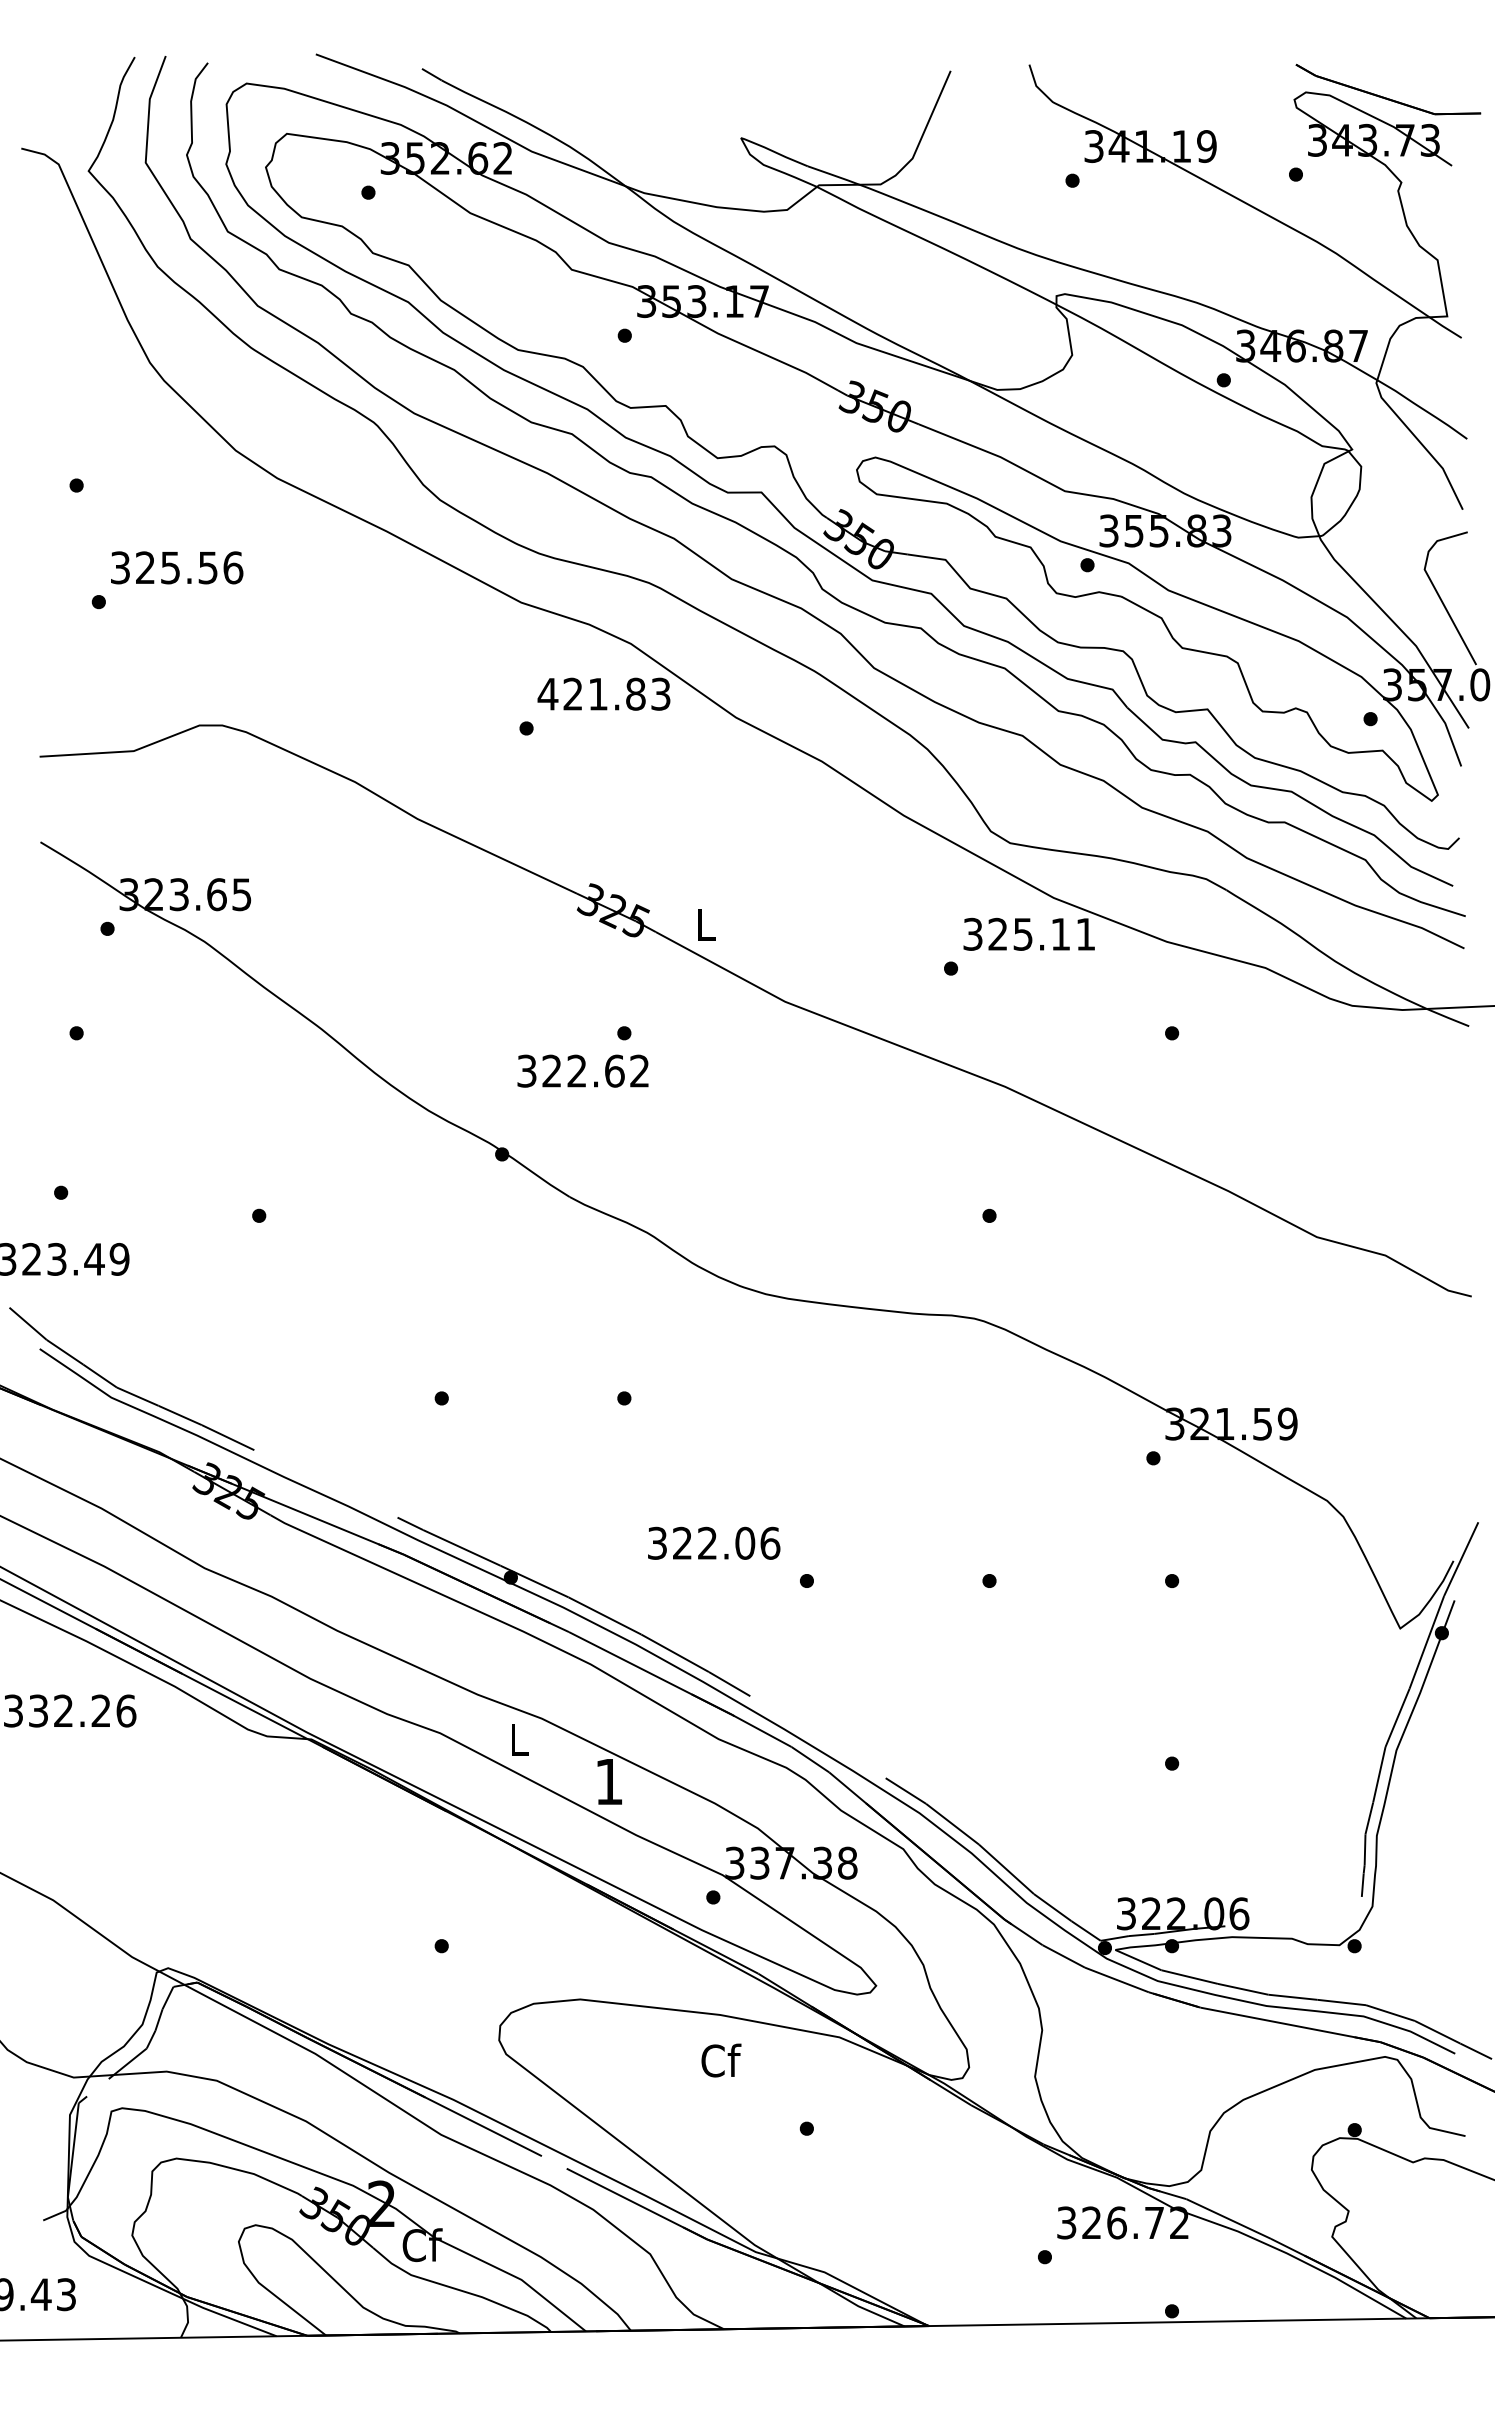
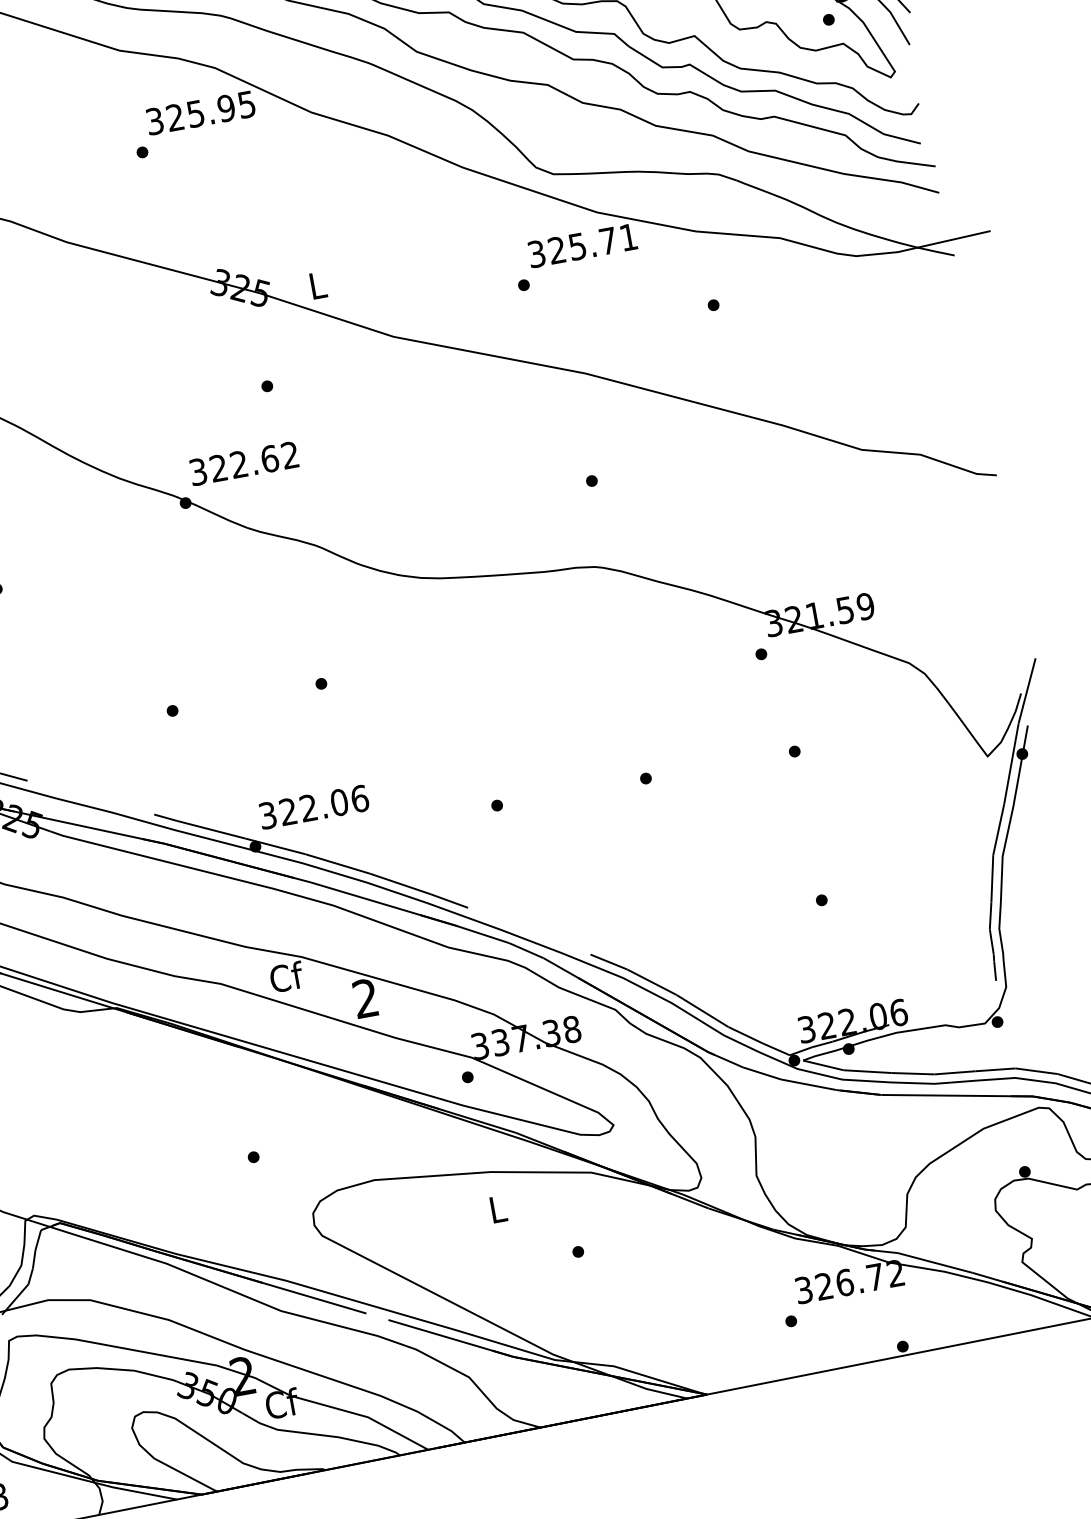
text: (603, 693) -> (199, 112), 421.83 -> 325.95
text: (1060, 934) -> (608, 241), 325.11 -> 325.71
text: (582, 1070) -> (243, 463), moved
text: (714, 1542) -> (314, 806), moved
text: (520, 1739) -> (287, 977), L -> Cf
text: (608, 1781) -> (365, 998), 1 -> 2
text: (721, 2060) -> (498, 1208), Cf -> L

